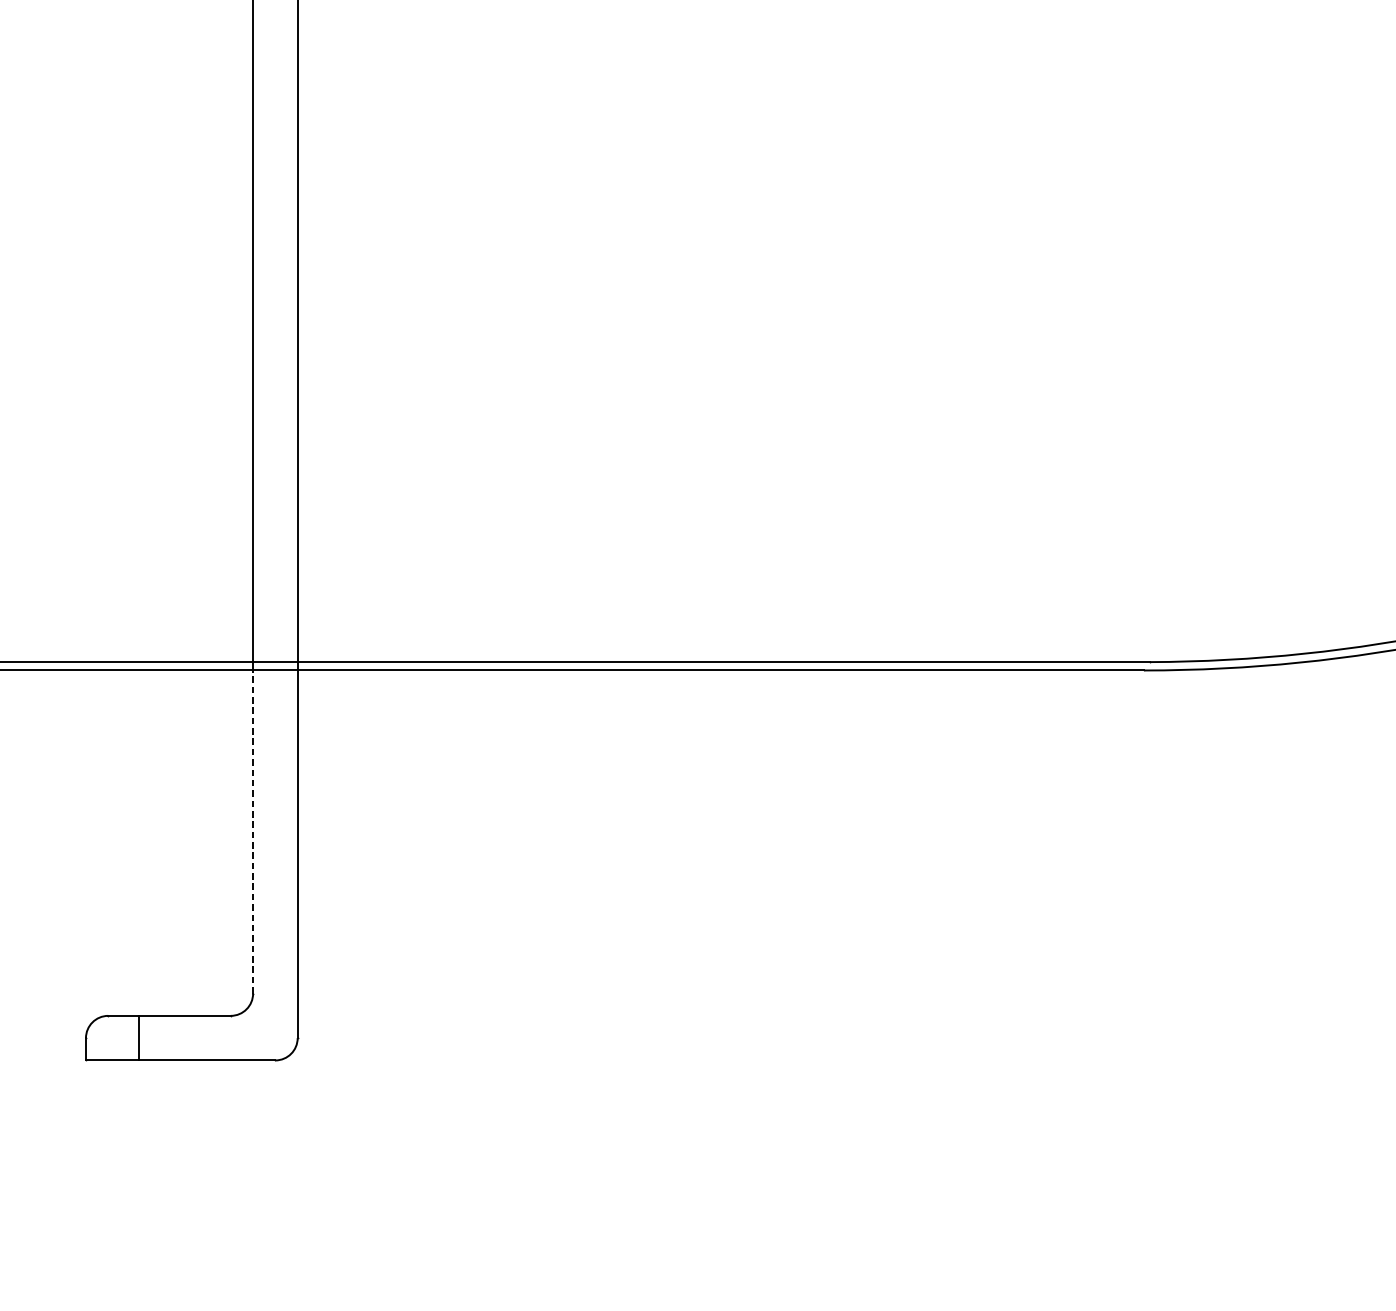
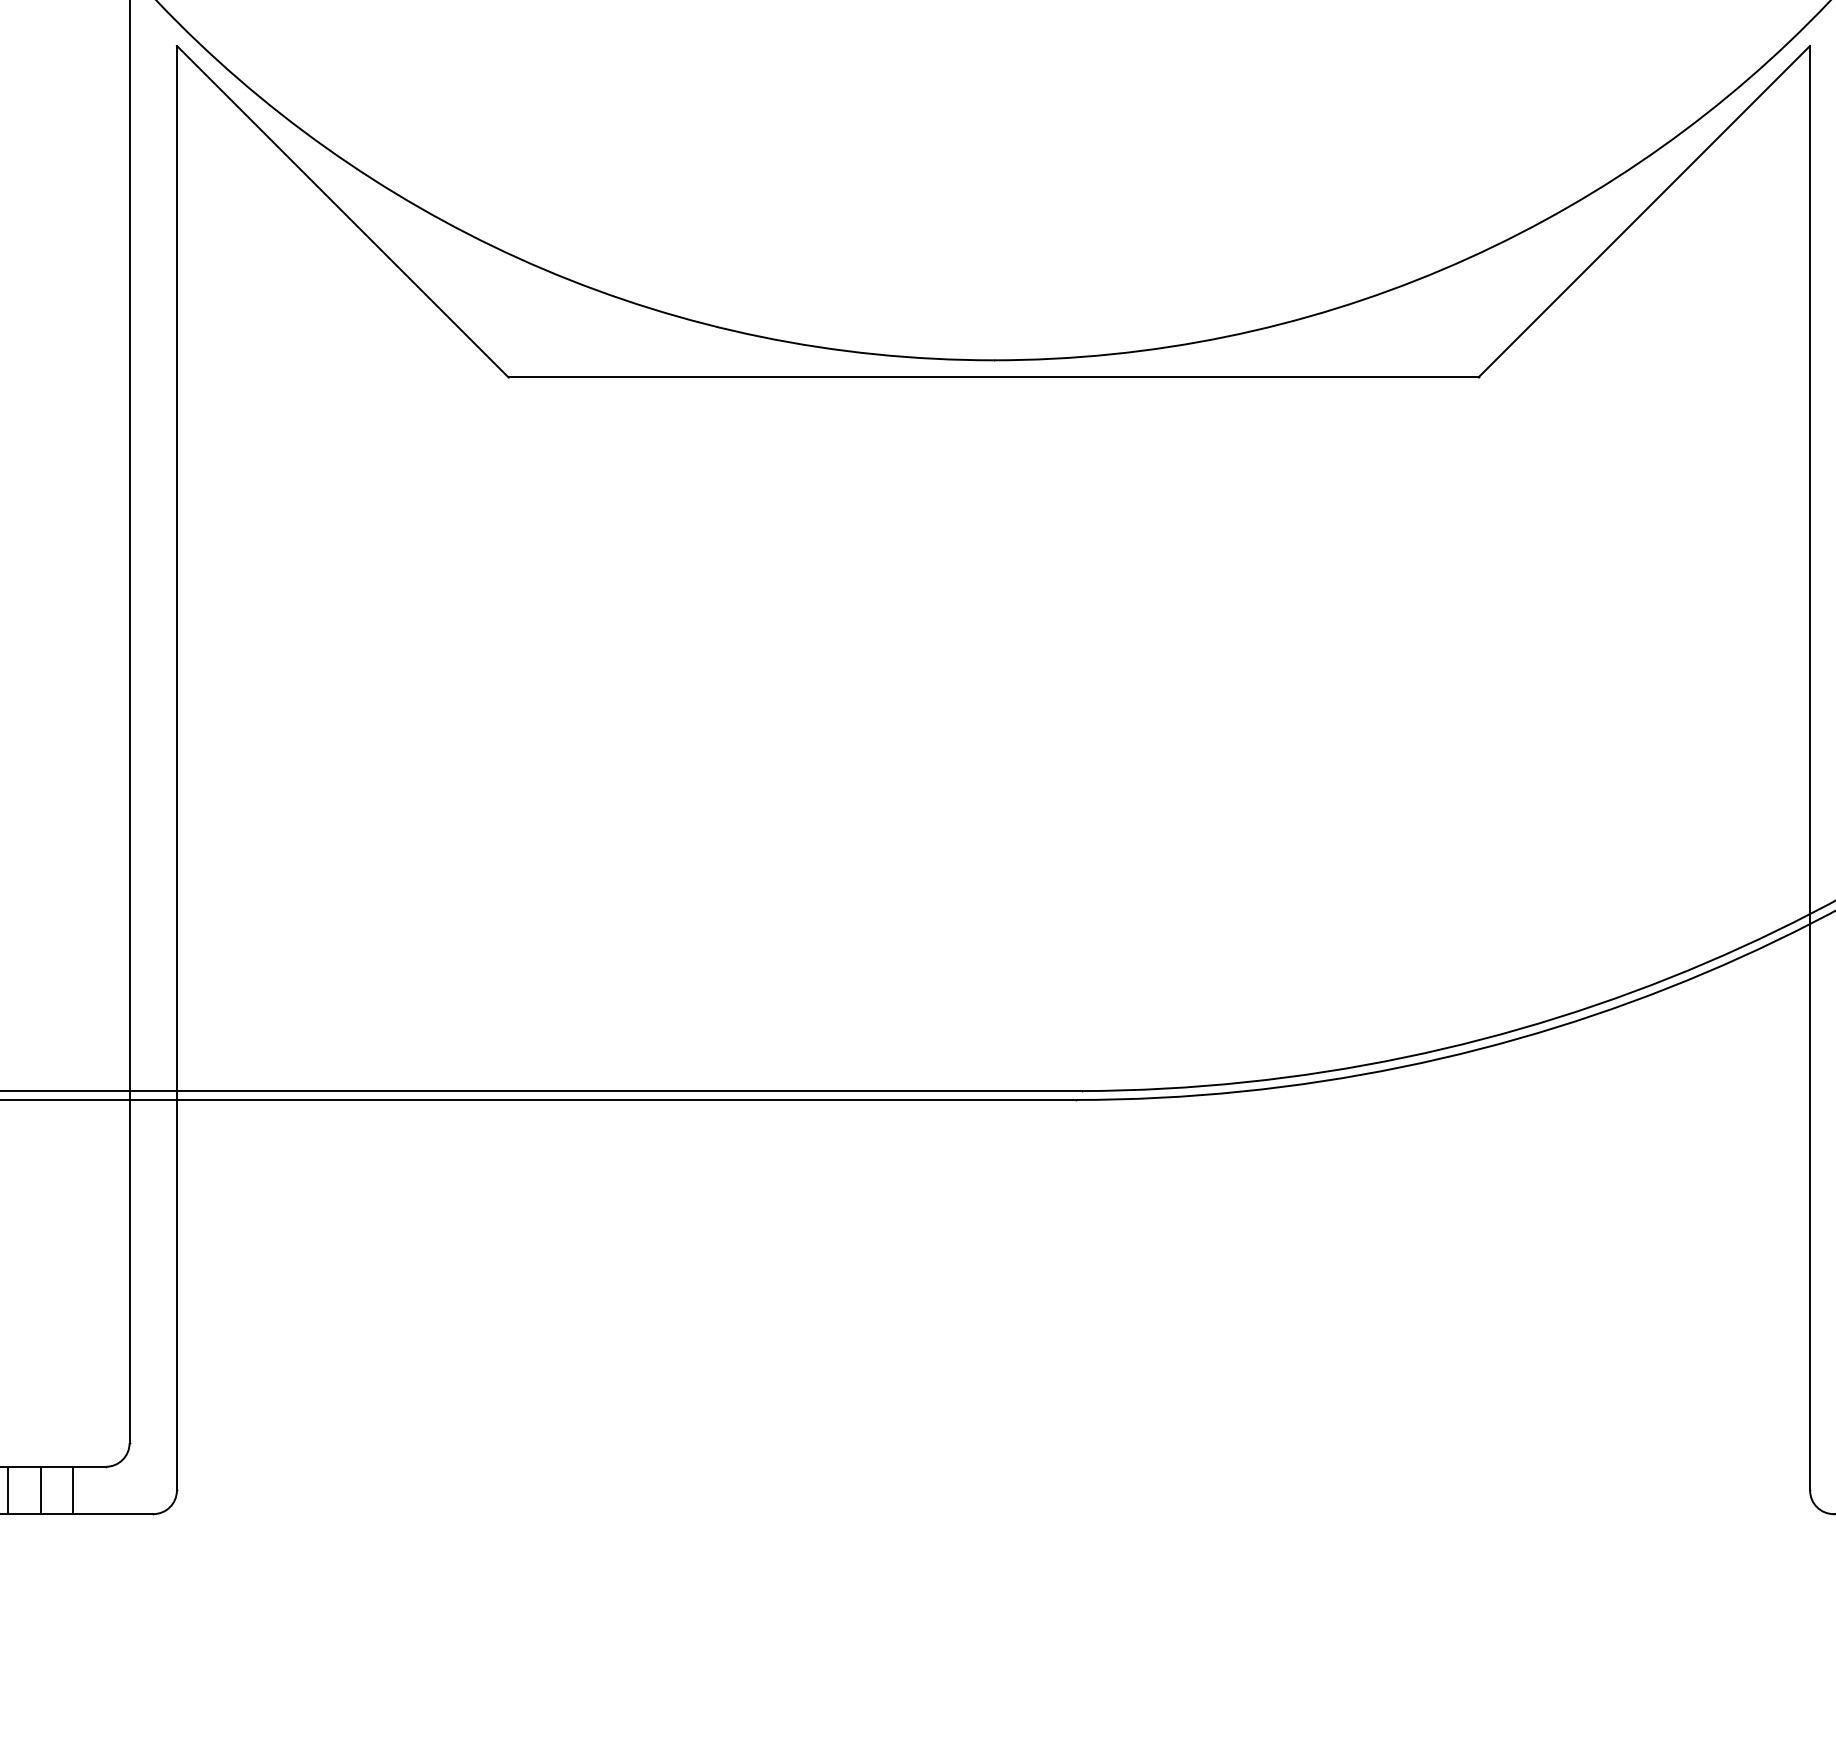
line: (253, 831) -> (129, 1271), dashed -> solid
line: (169, 1038) -> (40, 1490), added
line: (200, 1038) -> (73, 1490), added

